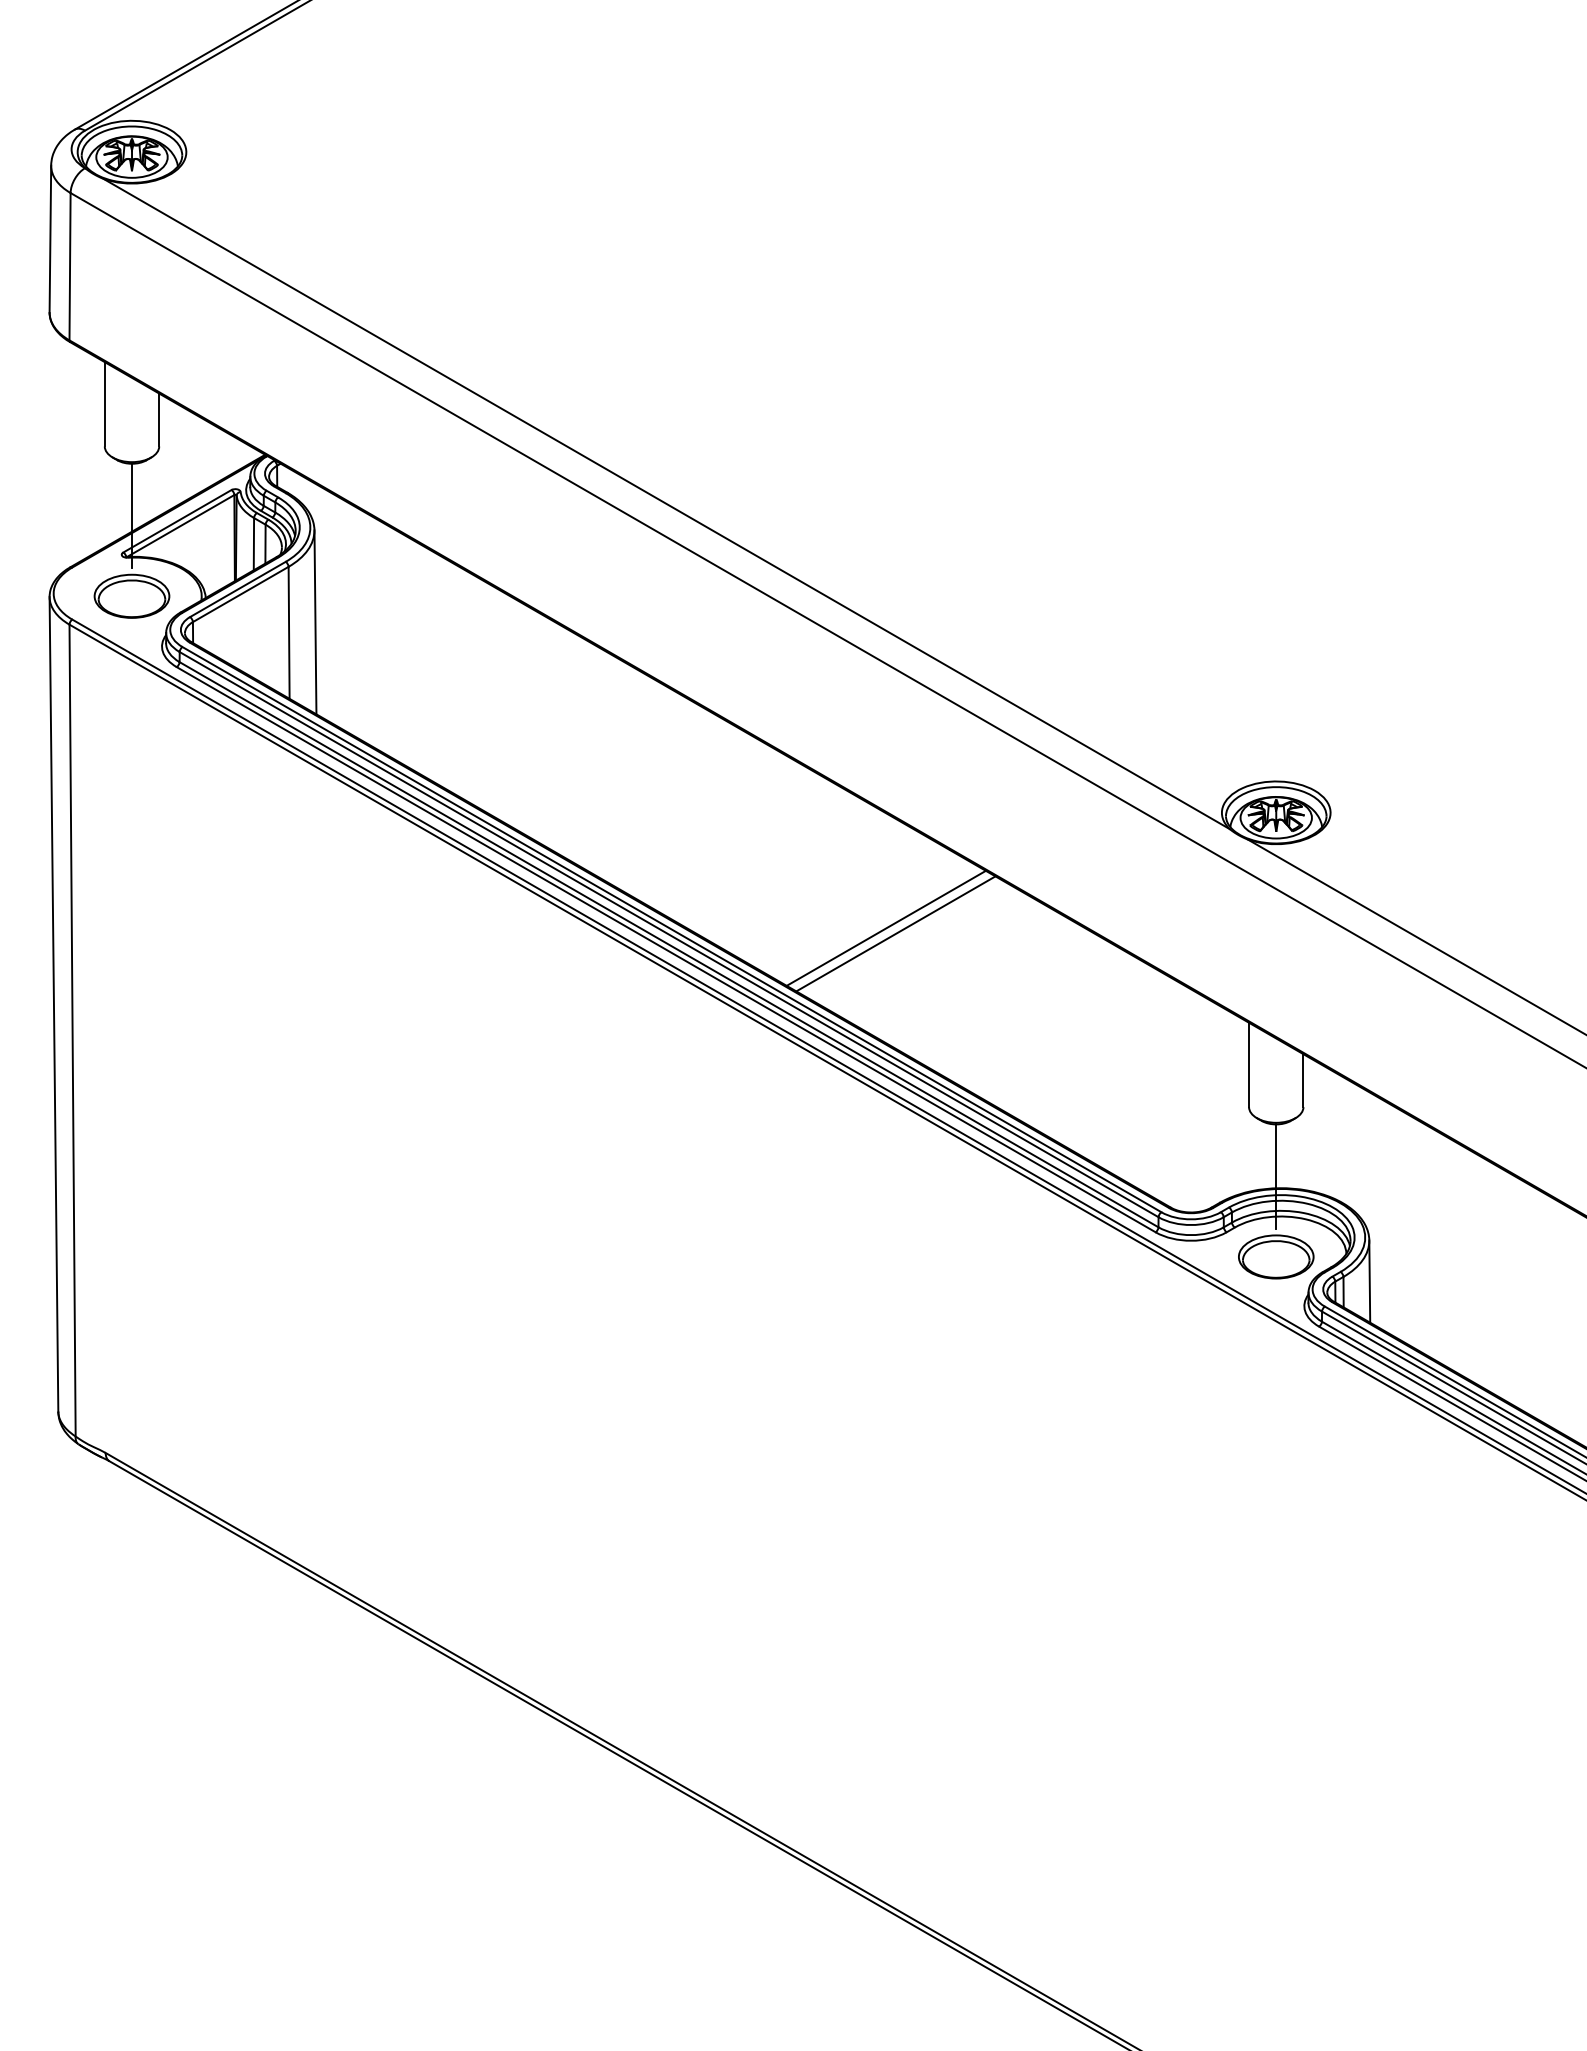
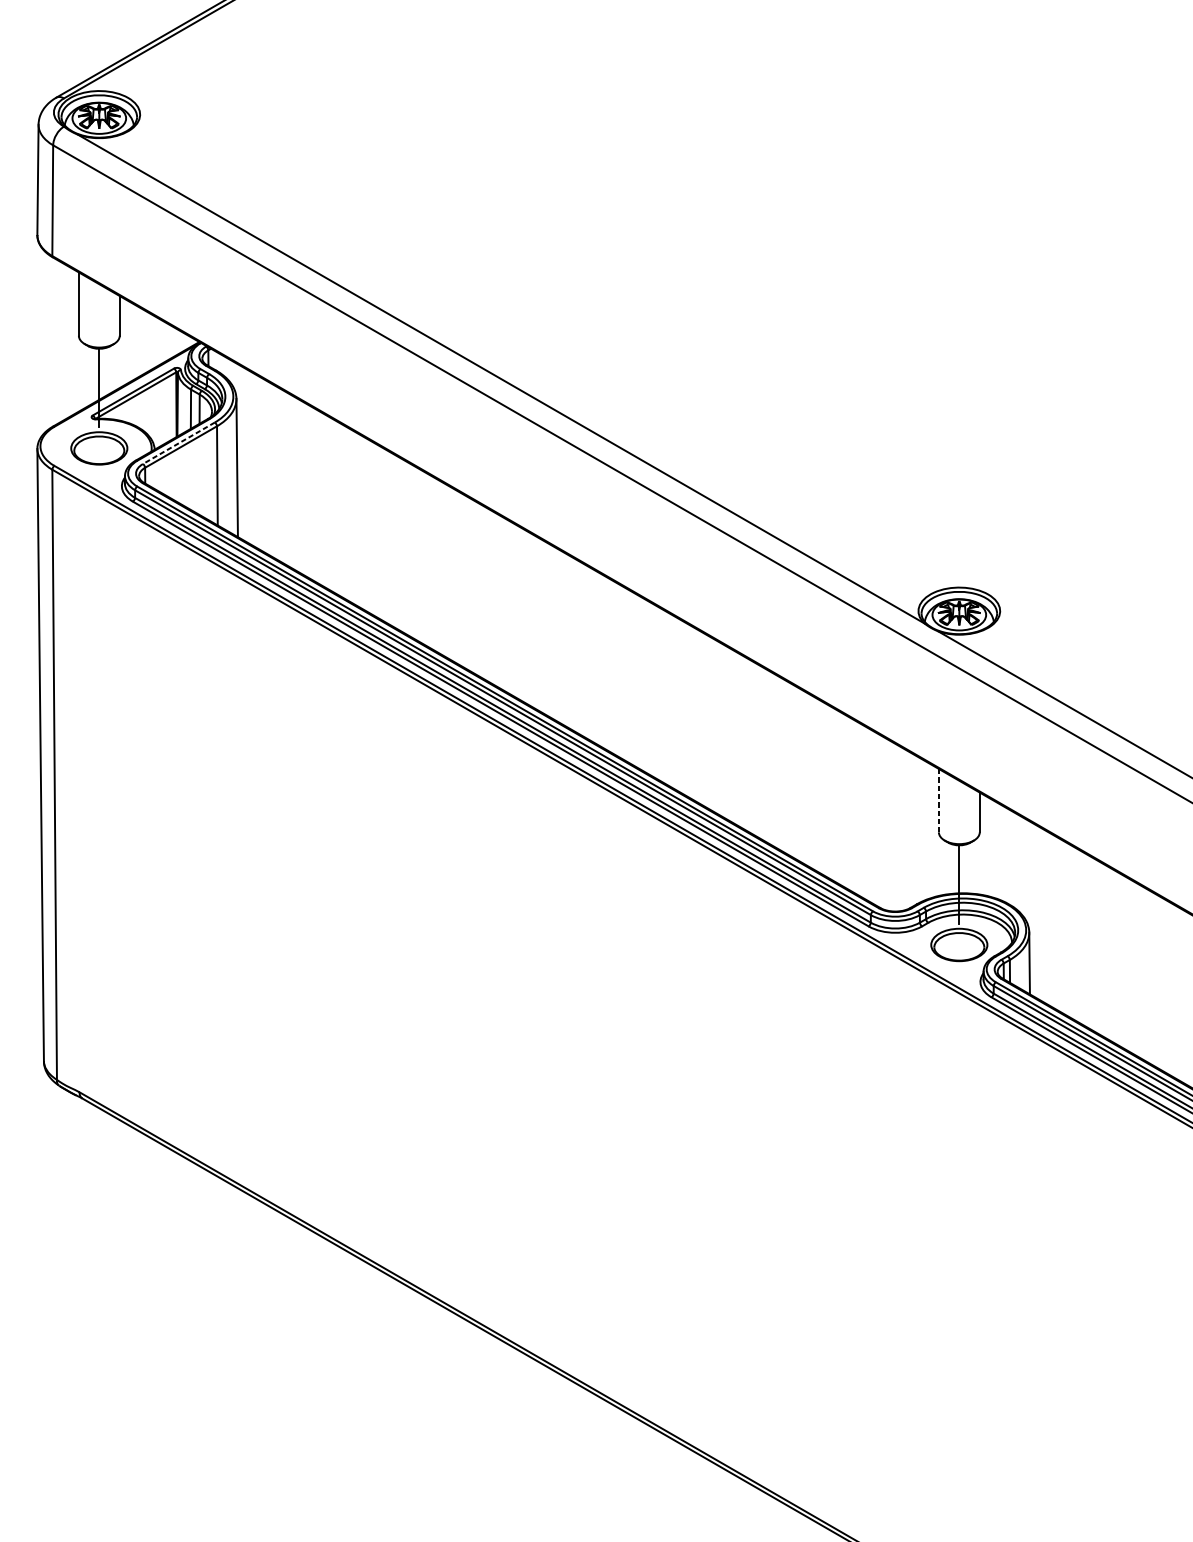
line: (237, 589) -> (178, 443), solid -> dashed
line: (885, 927) -> (665, 697), removed
line: (895, 933) -> (673, 701), removed
line: (1249, 1065) -> (939, 801), solid -> dashed

